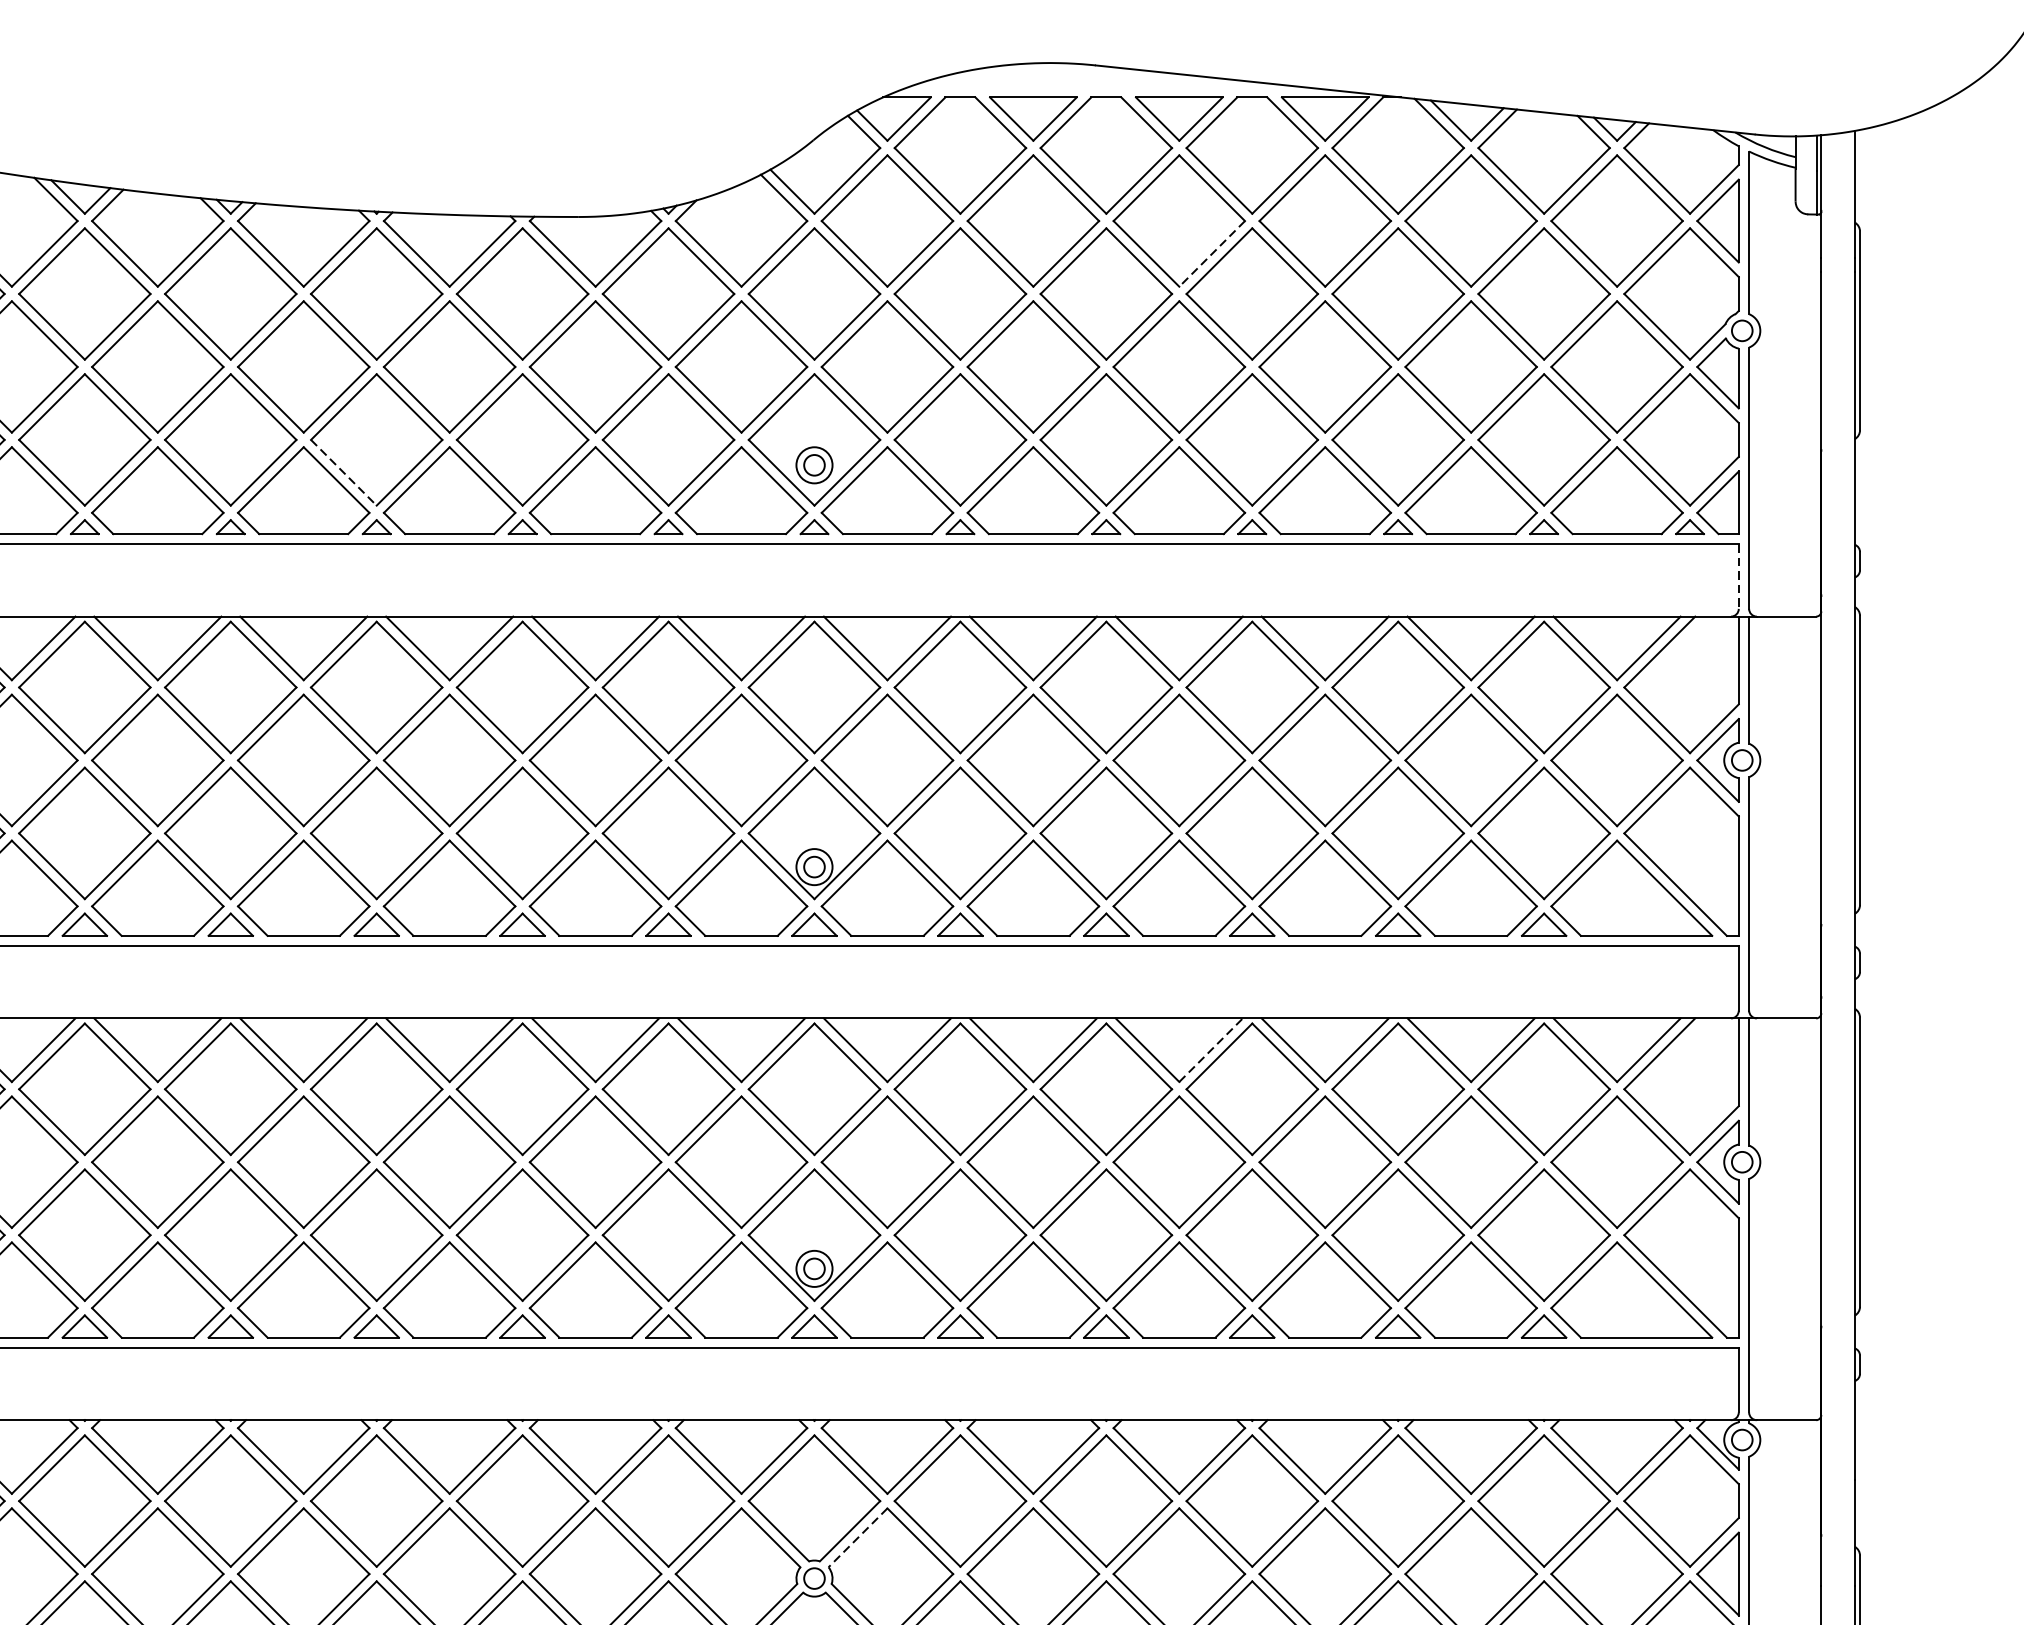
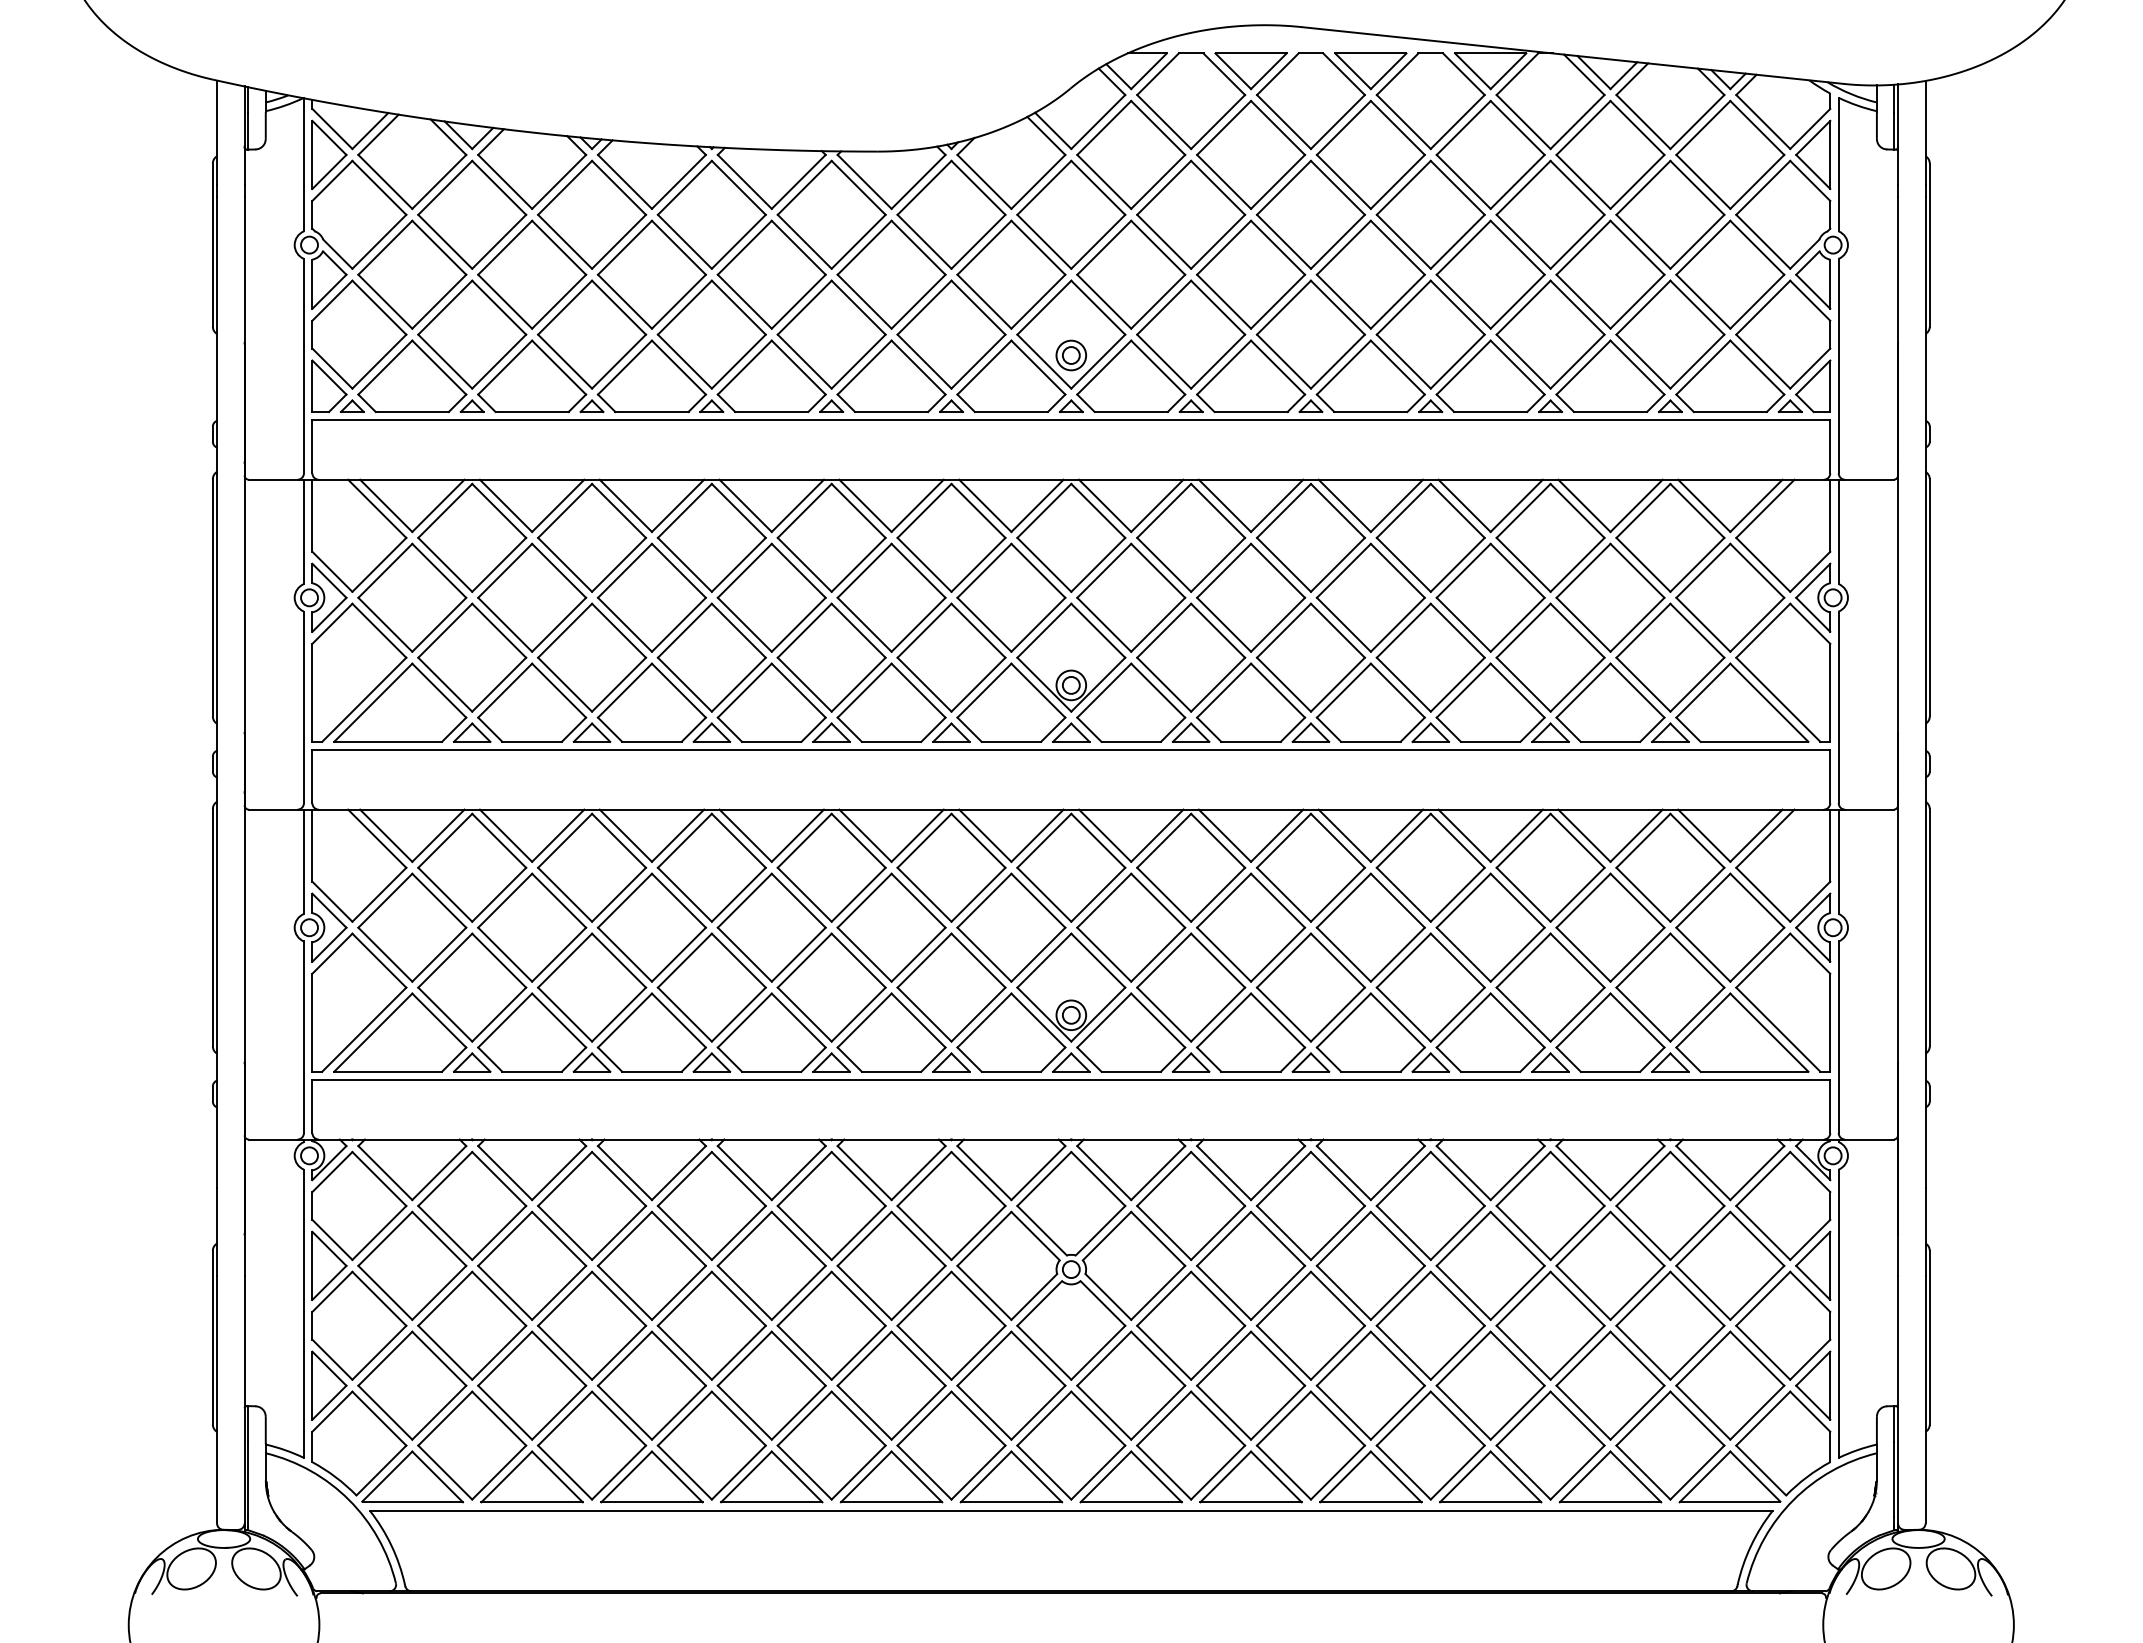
line: (1211, 254) -> (1397, 182), dashed -> solid
line: (344, 472) -> (685, 361), dashed -> solid
line: (1739, 577) -> (1830, 447), dashed -> solid
line: (1210, 1049) -> (1396, 835), dashed -> solid
line: (857, 1538) -> (1106, 1236), dashed -> solid

